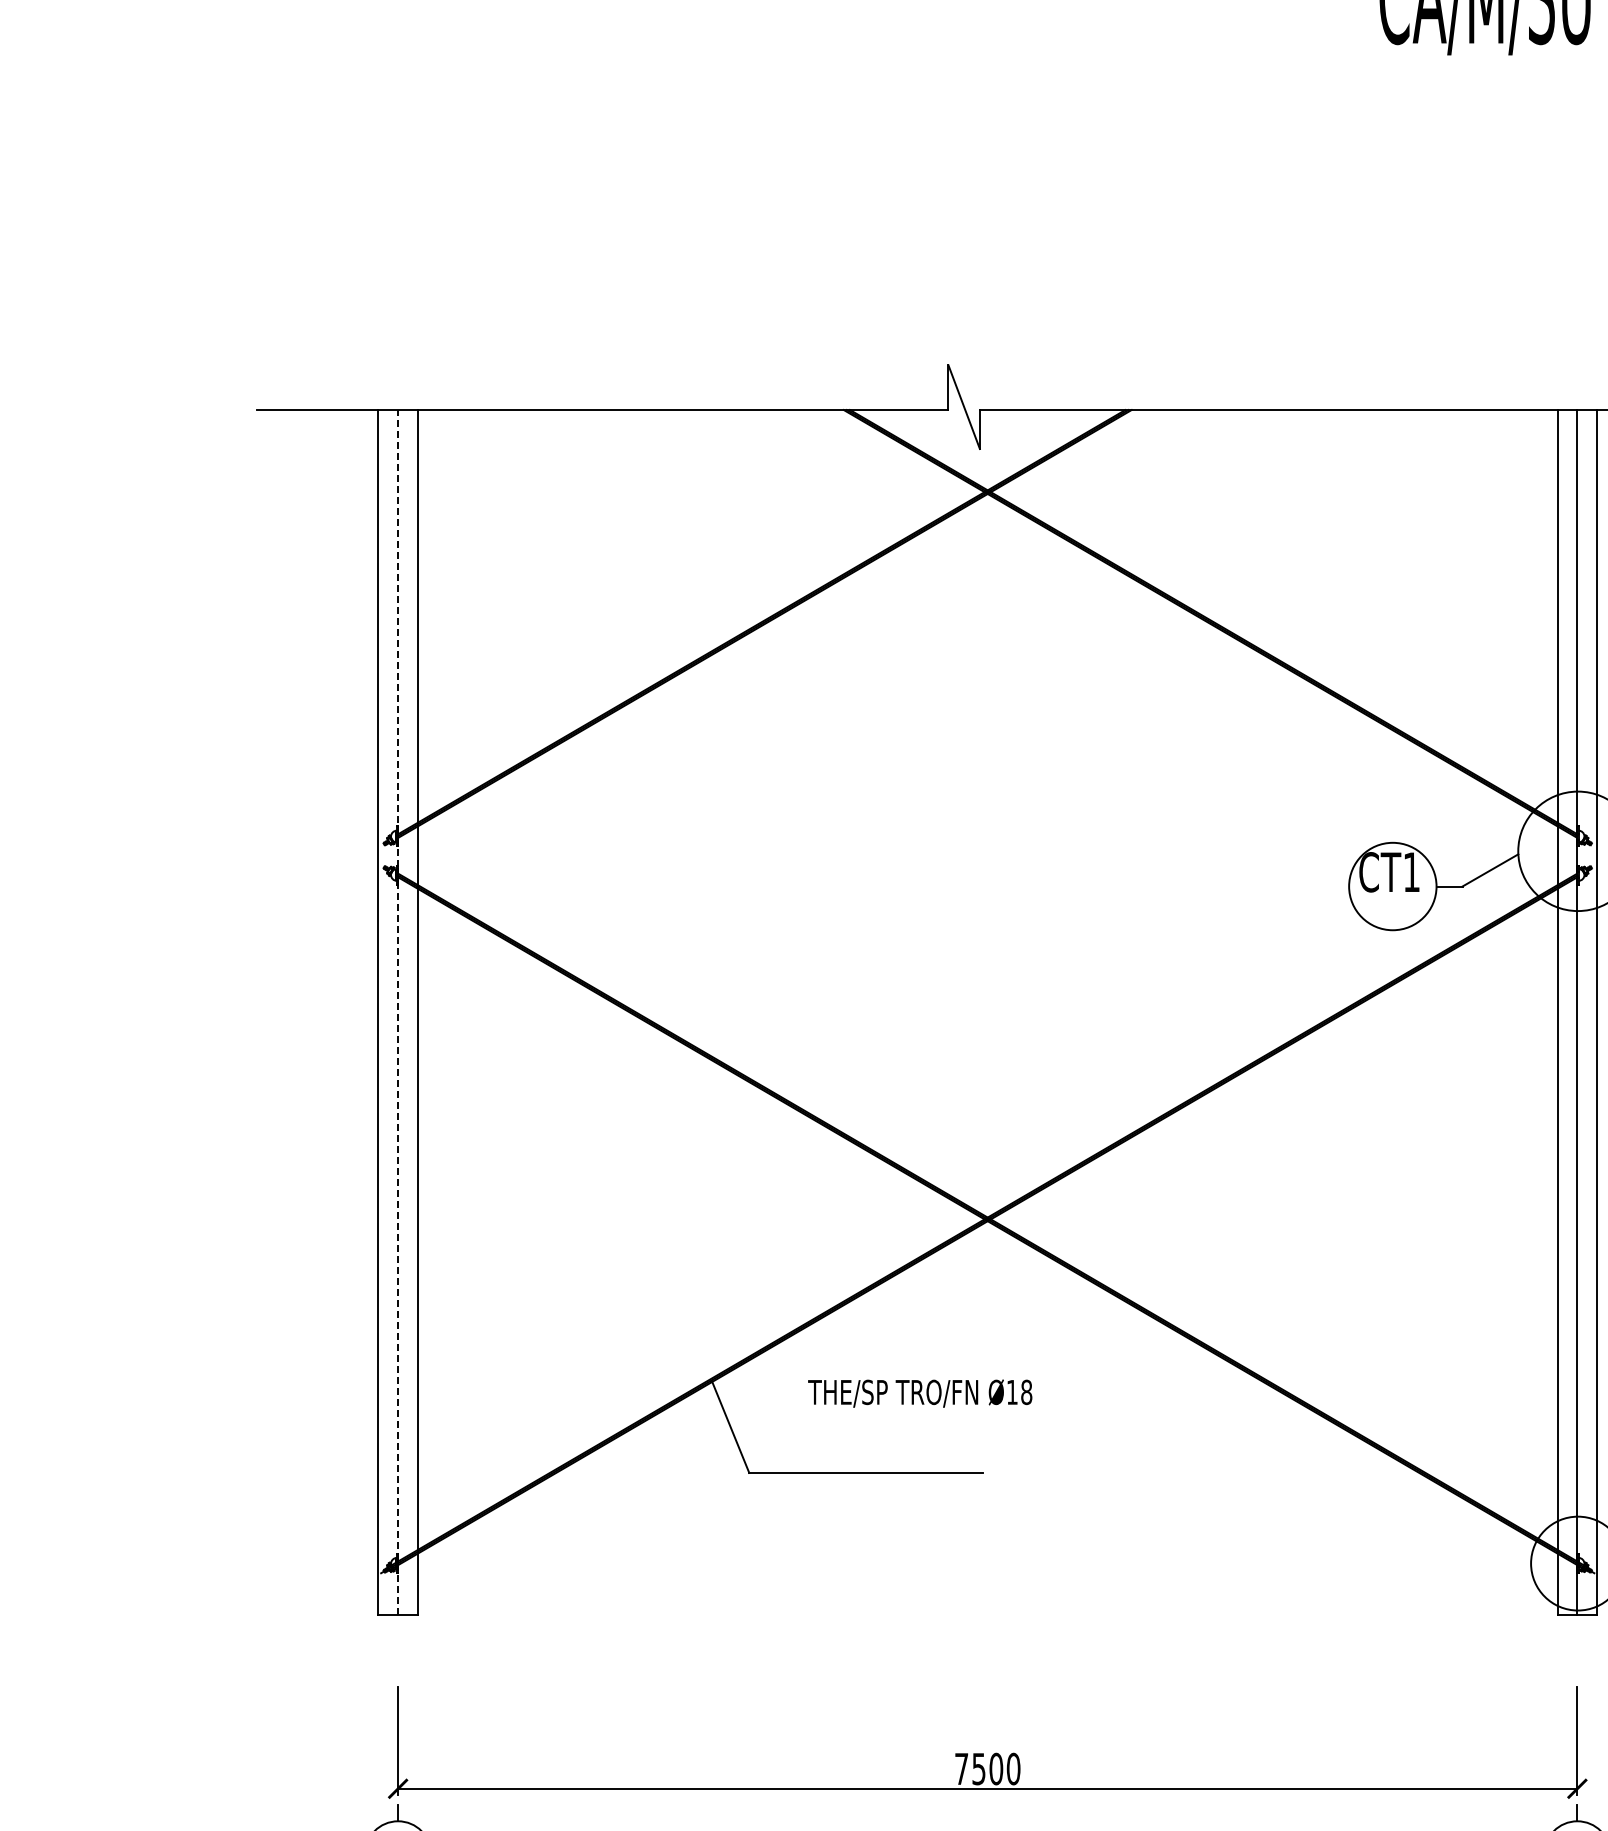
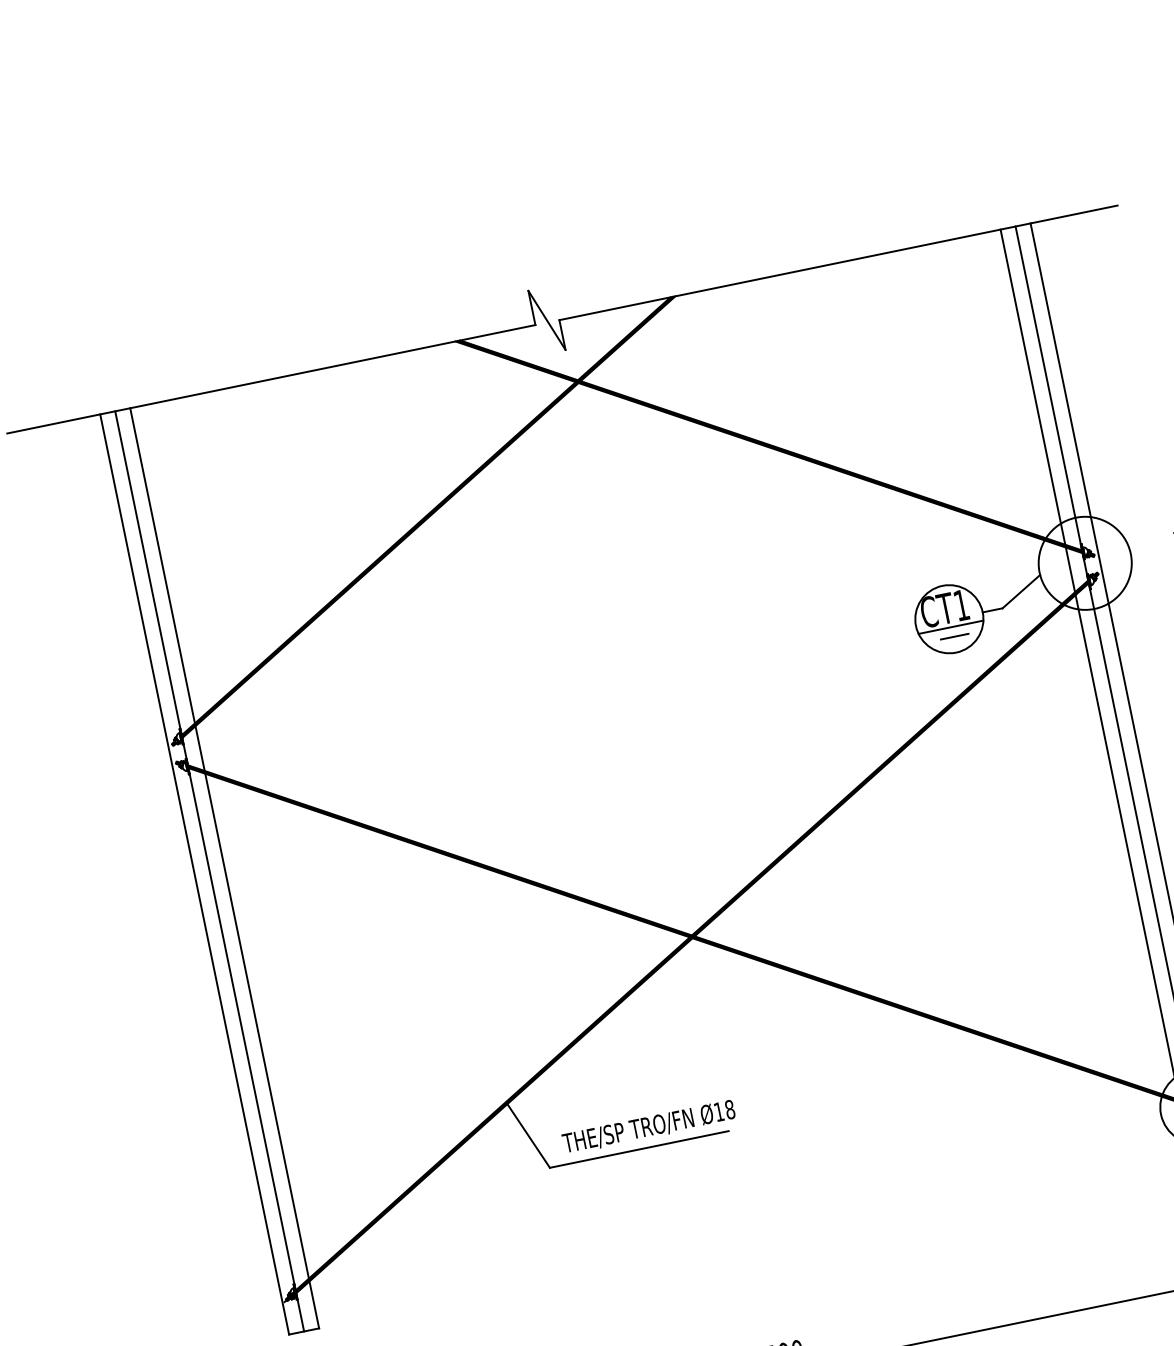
line: (1392, 897) -> (950, 627), added
line: (1395, 909) -> (955, 636), added
line: (398, 1012) -> (209, 871), dashed -> solid
text: (920, 1393) -> (649, 1127), moved

